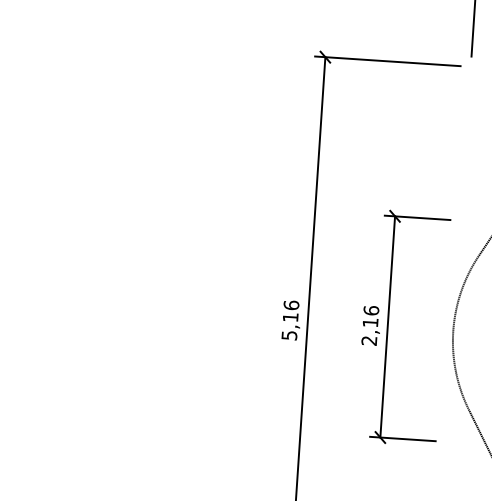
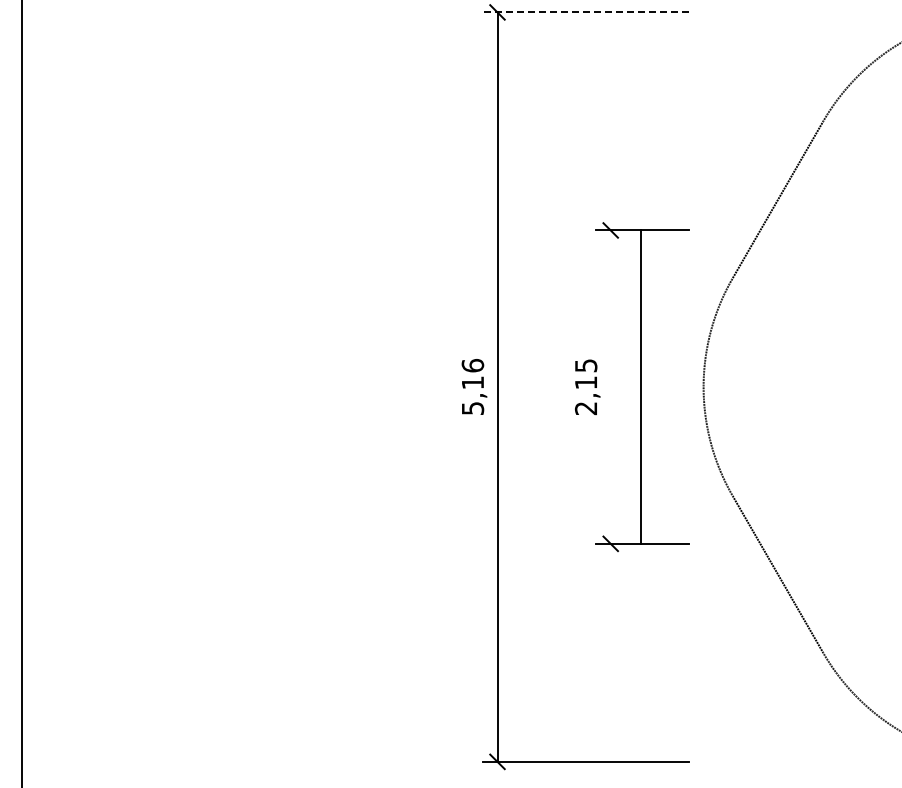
line: (387, 61) -> (585, 12), solid -> dashed
text: (371, 310) -> (586, 365), 2,16 -> 2,15
line: (387, 326) -> (640, 386), moved

